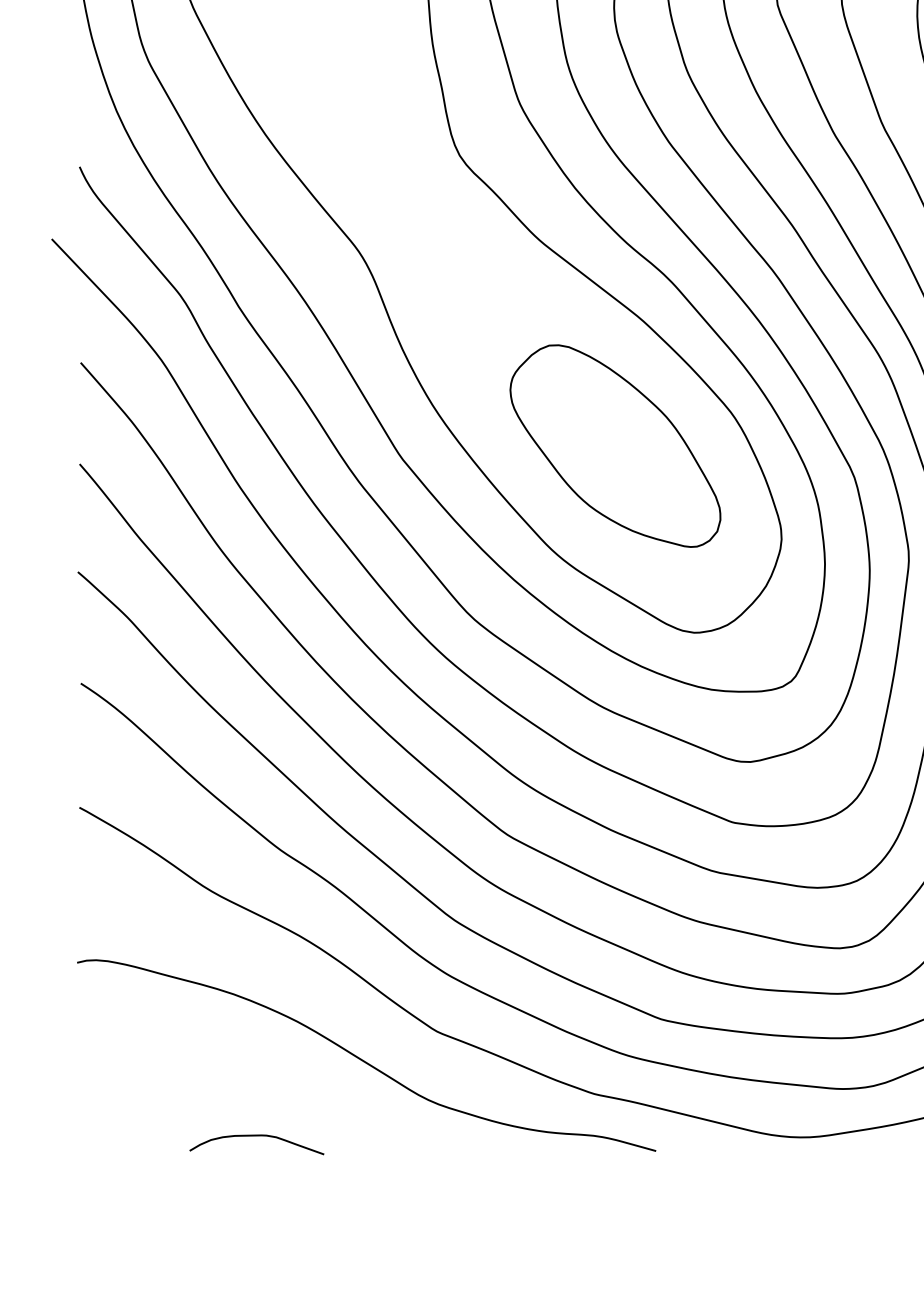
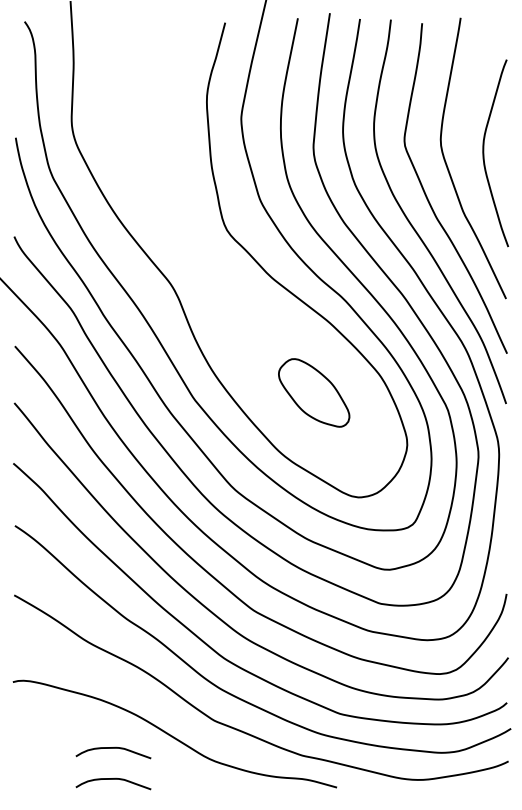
part: (614, 445) -> (313, 392), size x0.6
curve: (256, 1081) -> (113, 748), added

